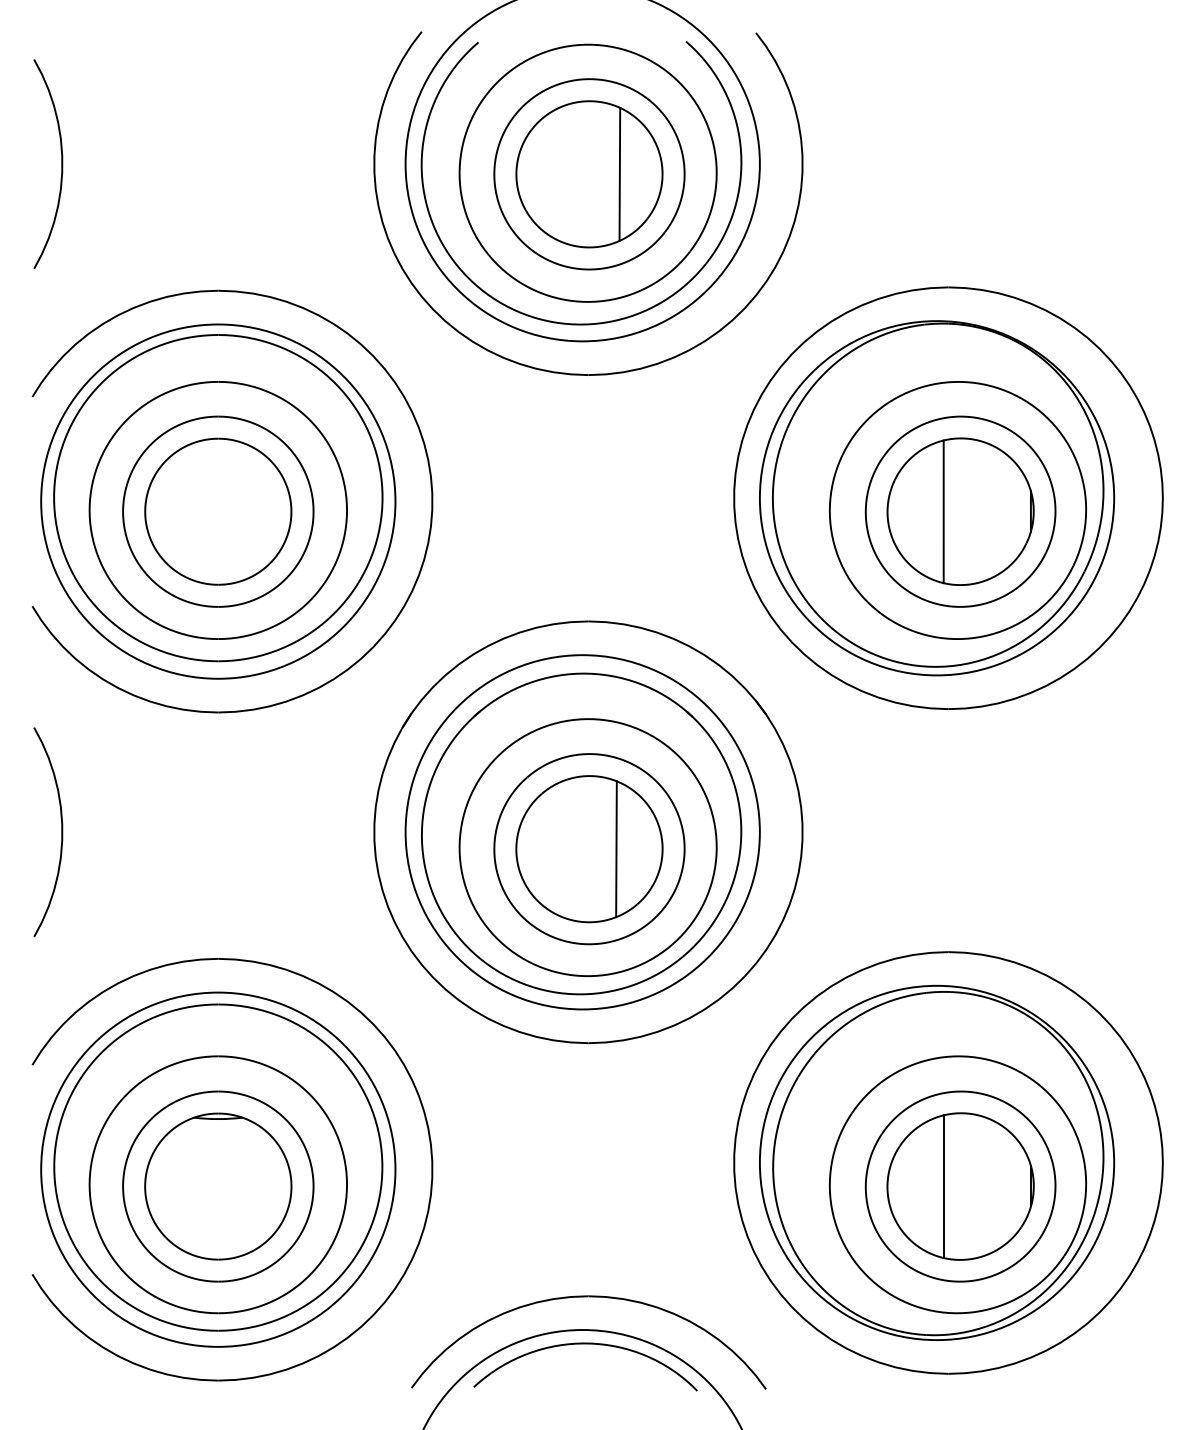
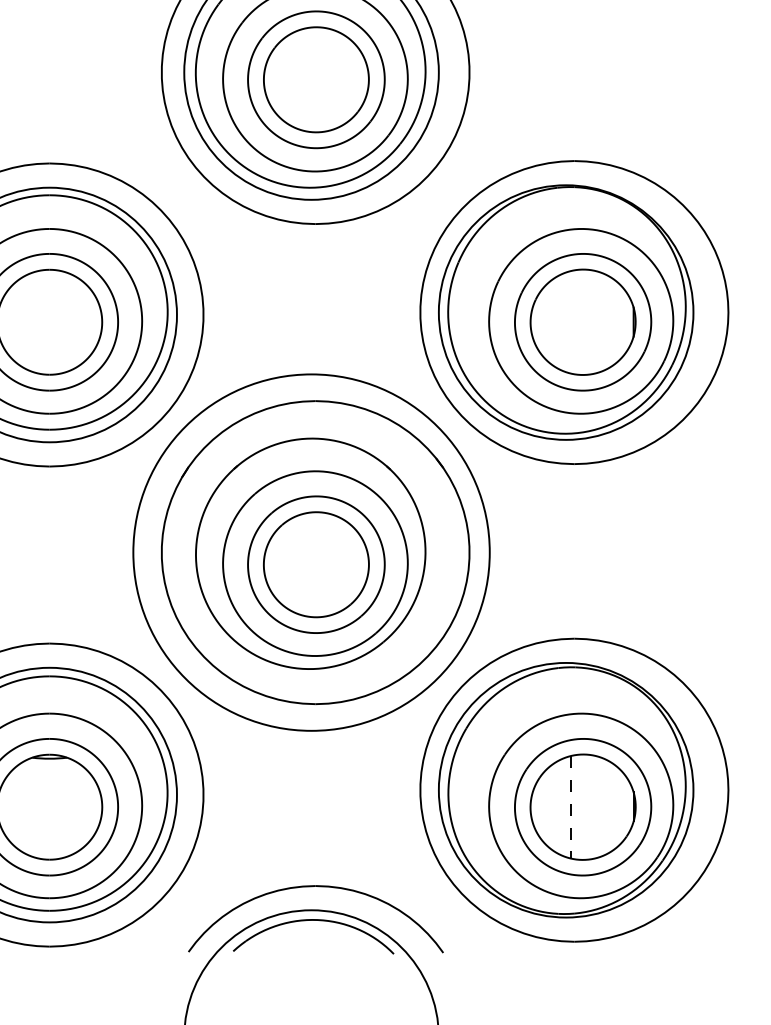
line: (619, 173) -> (337, 79), removed
line: (943, 511) -> (570, 322), removed
circle: (582, 832) -> (311, 552), size x1.4
line: (616, 849) -> (335, 564), removed
line: (943, 1187) -> (570, 807), solid -> dashed

